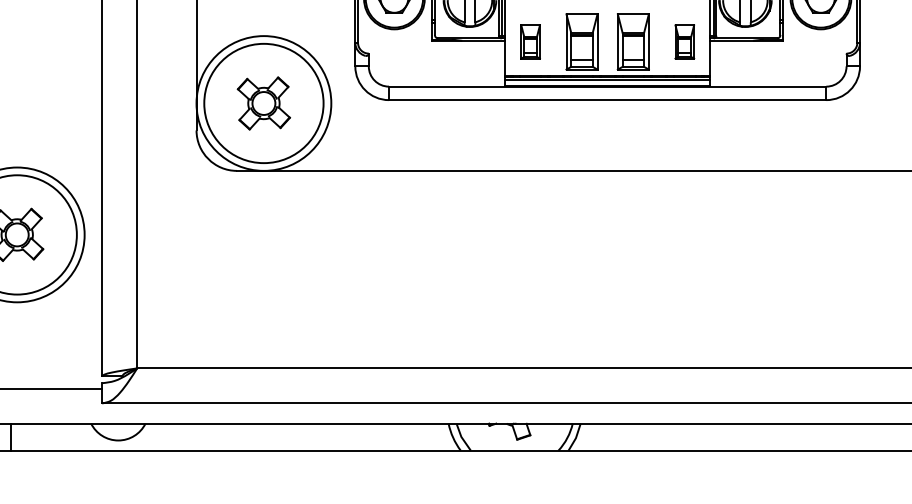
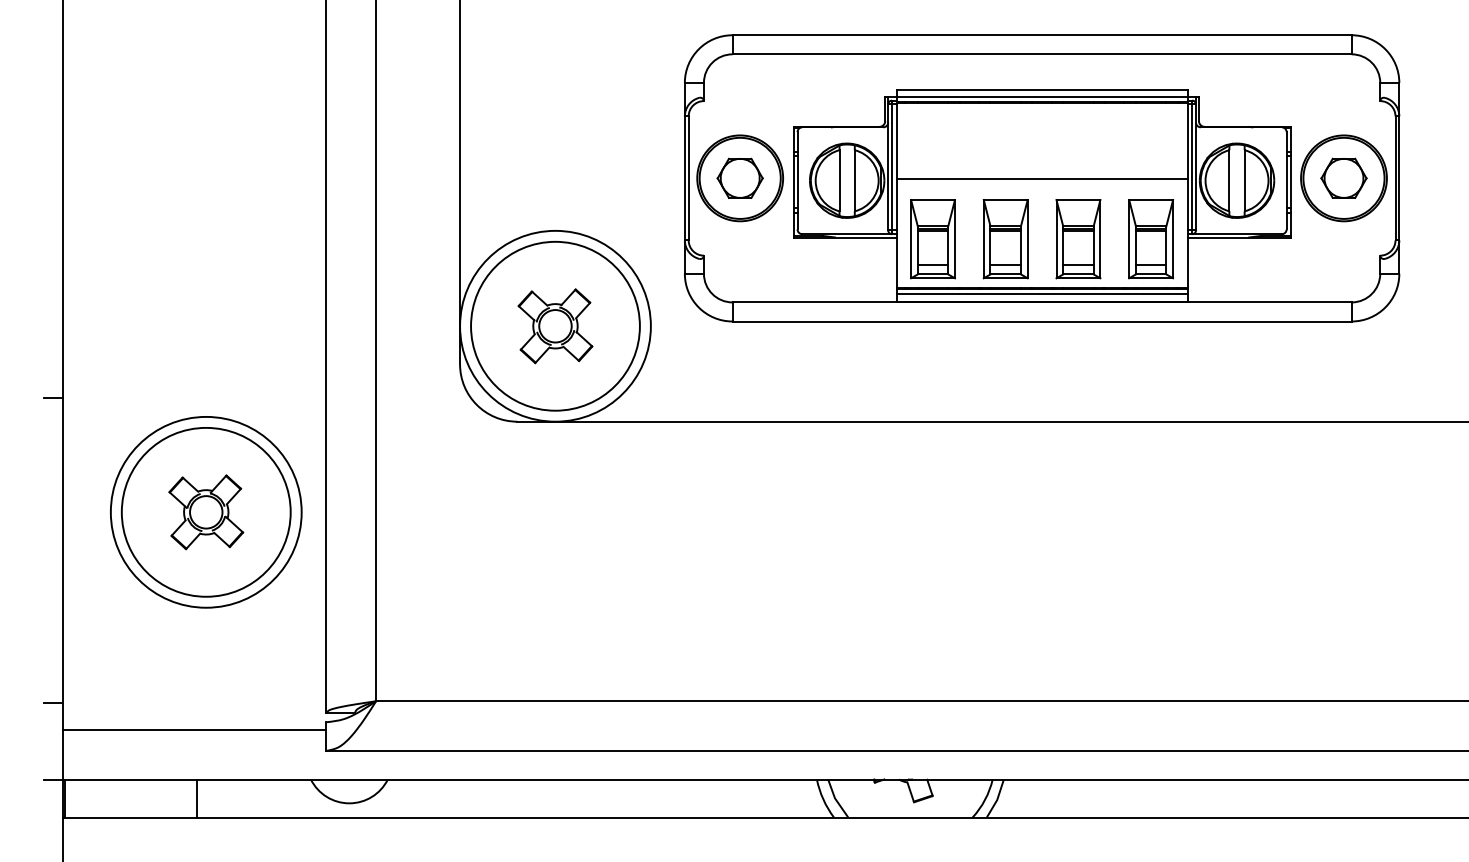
part: (530, 42) -> (932, 239), size x1.67
part: (684, 42) -> (1151, 239), size x1.67

